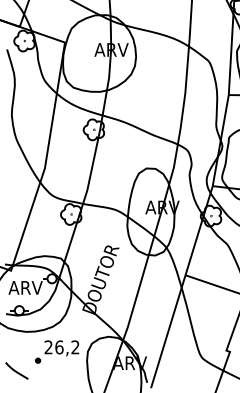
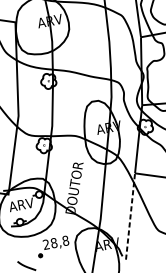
line: (168, 331) -> (130, 216), solid -> dashed
text: (67, 347) -> (60, 242), 26,2 -> 28,8

